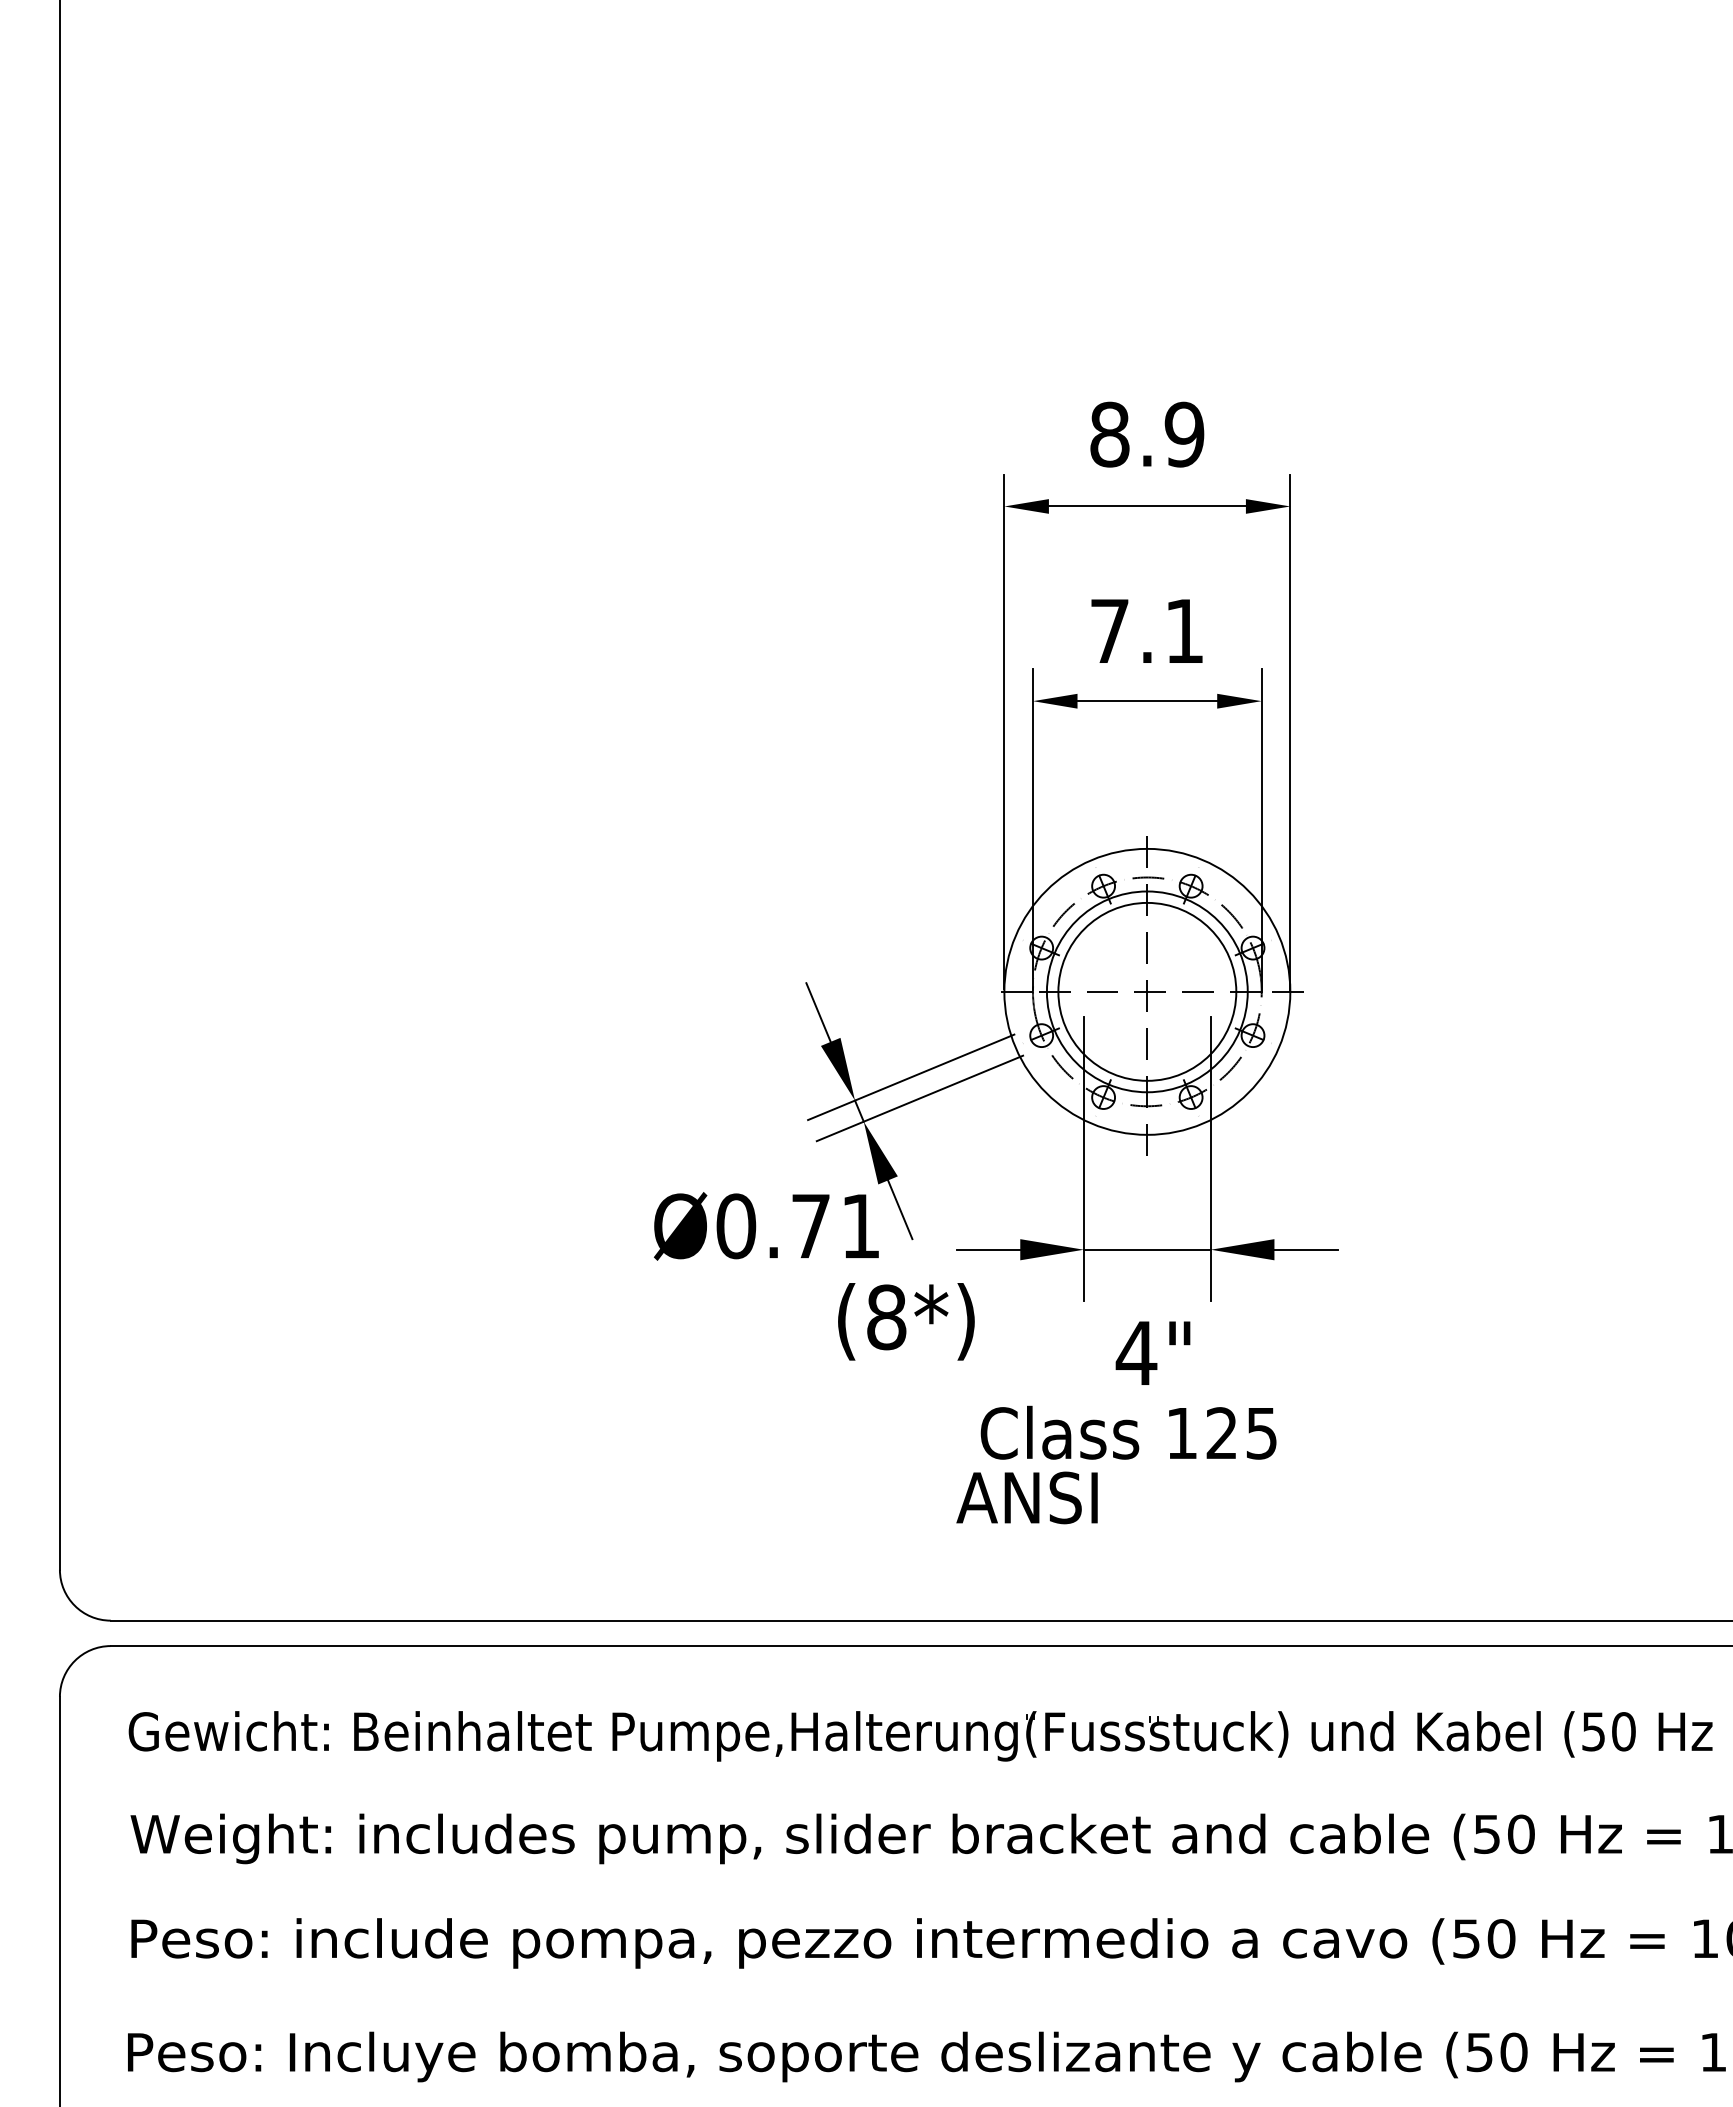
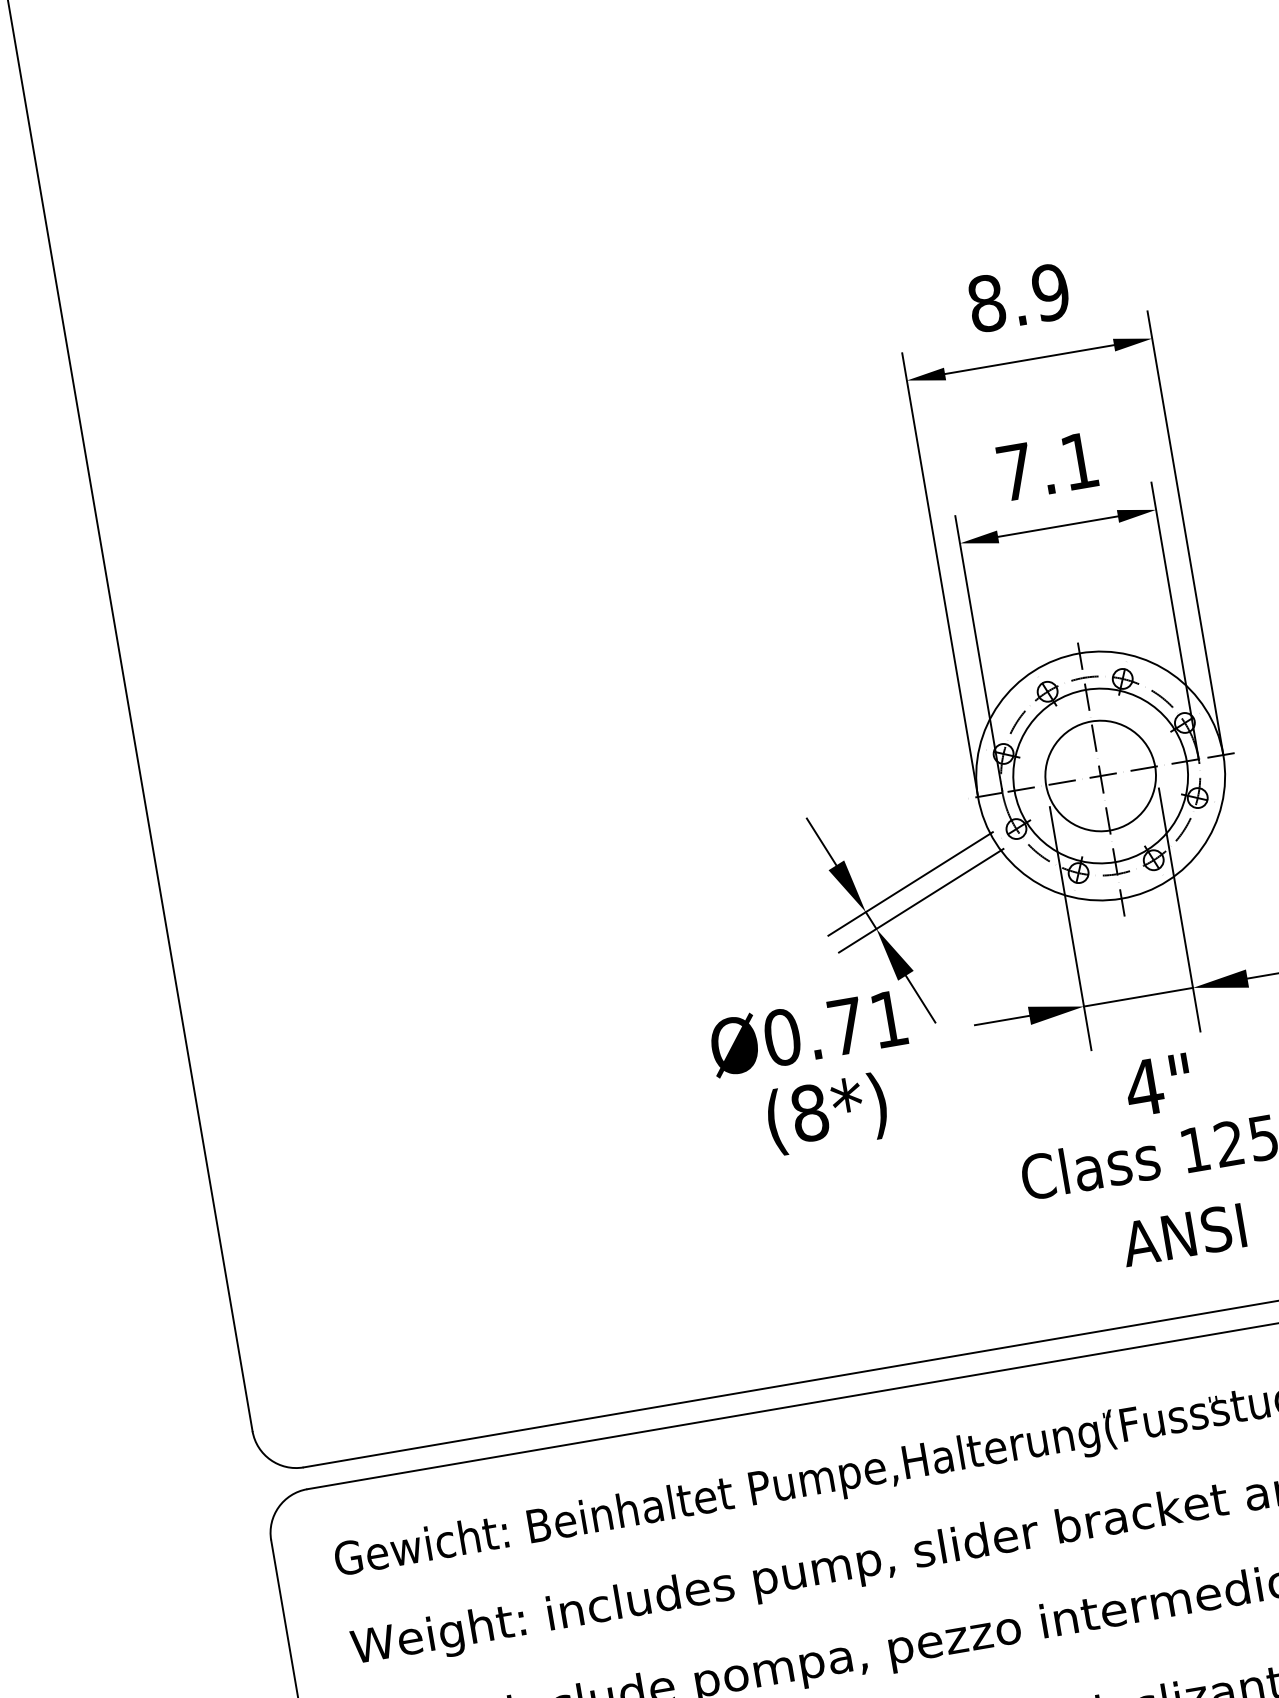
circle: (1146, 991) -> (1099, 775), size x0.71
text: (906, 1321) -> (827, 1113), moved
text: (1026, 1497) -> (1182, 1234), moved

